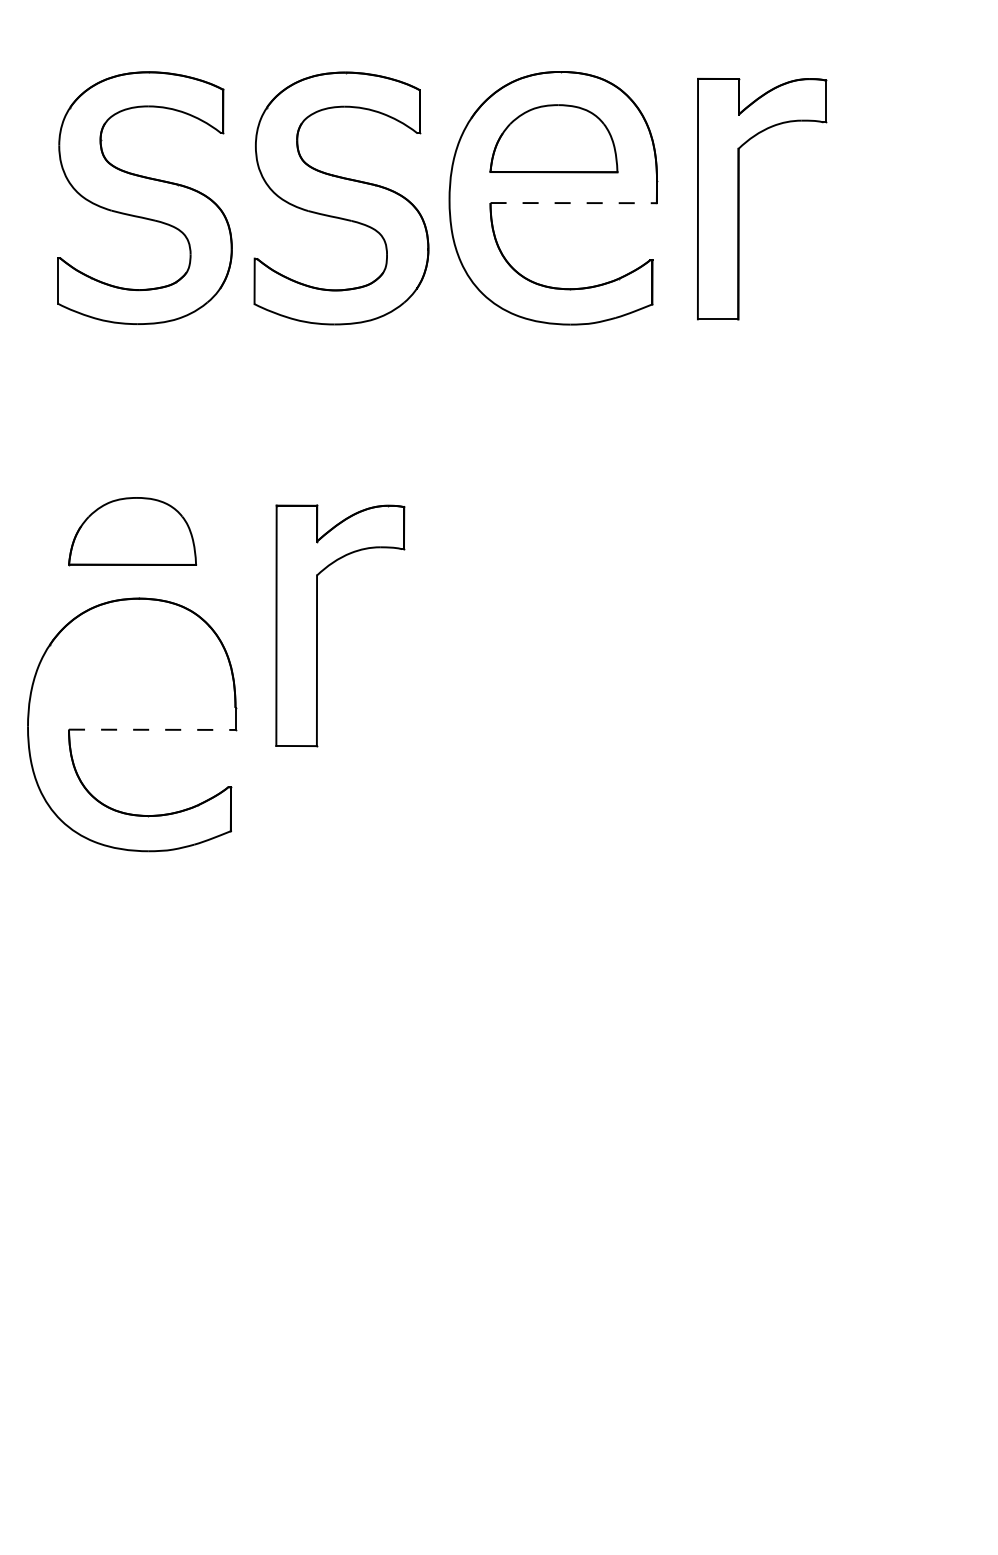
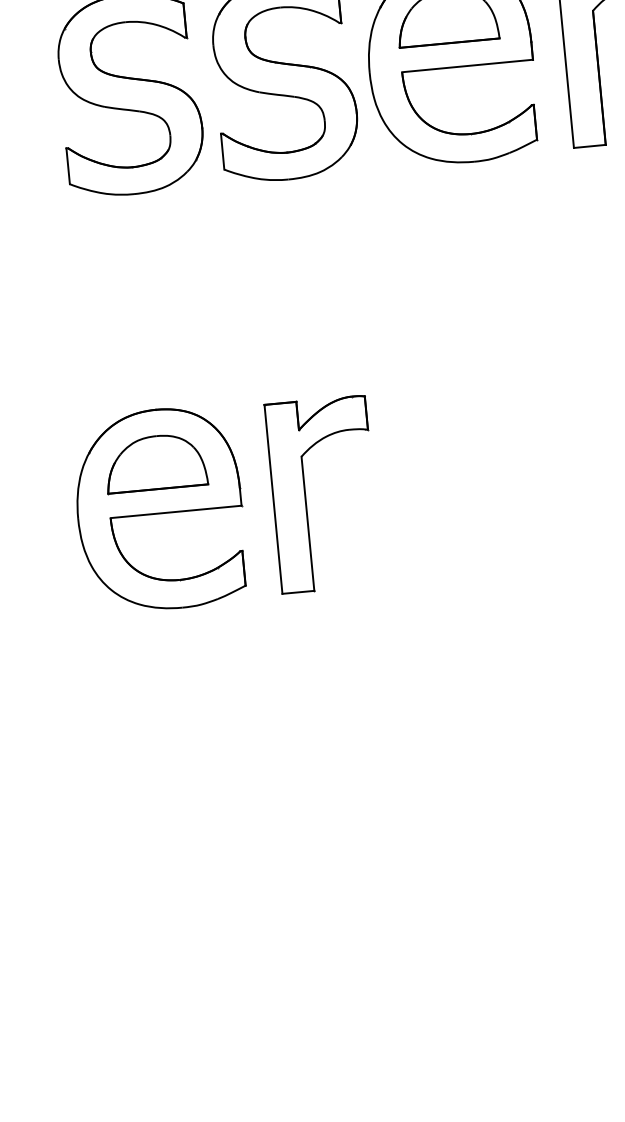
line: (574, 203) -> (468, 66), dashed -> solid
part: (132, 531) -> (155, 462), moved
part: (317, 625) -> (305, 496), moved
line: (152, 729) -> (176, 511), dashed -> solid

